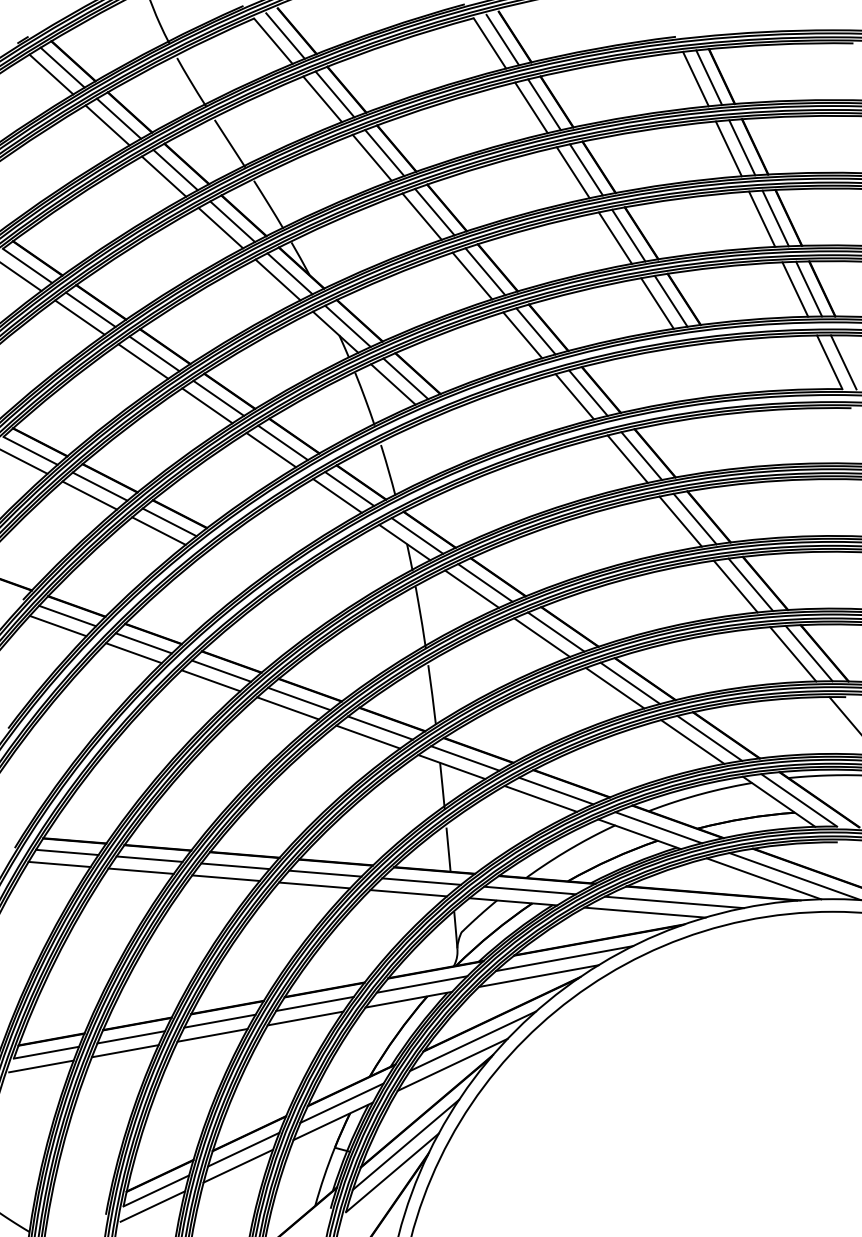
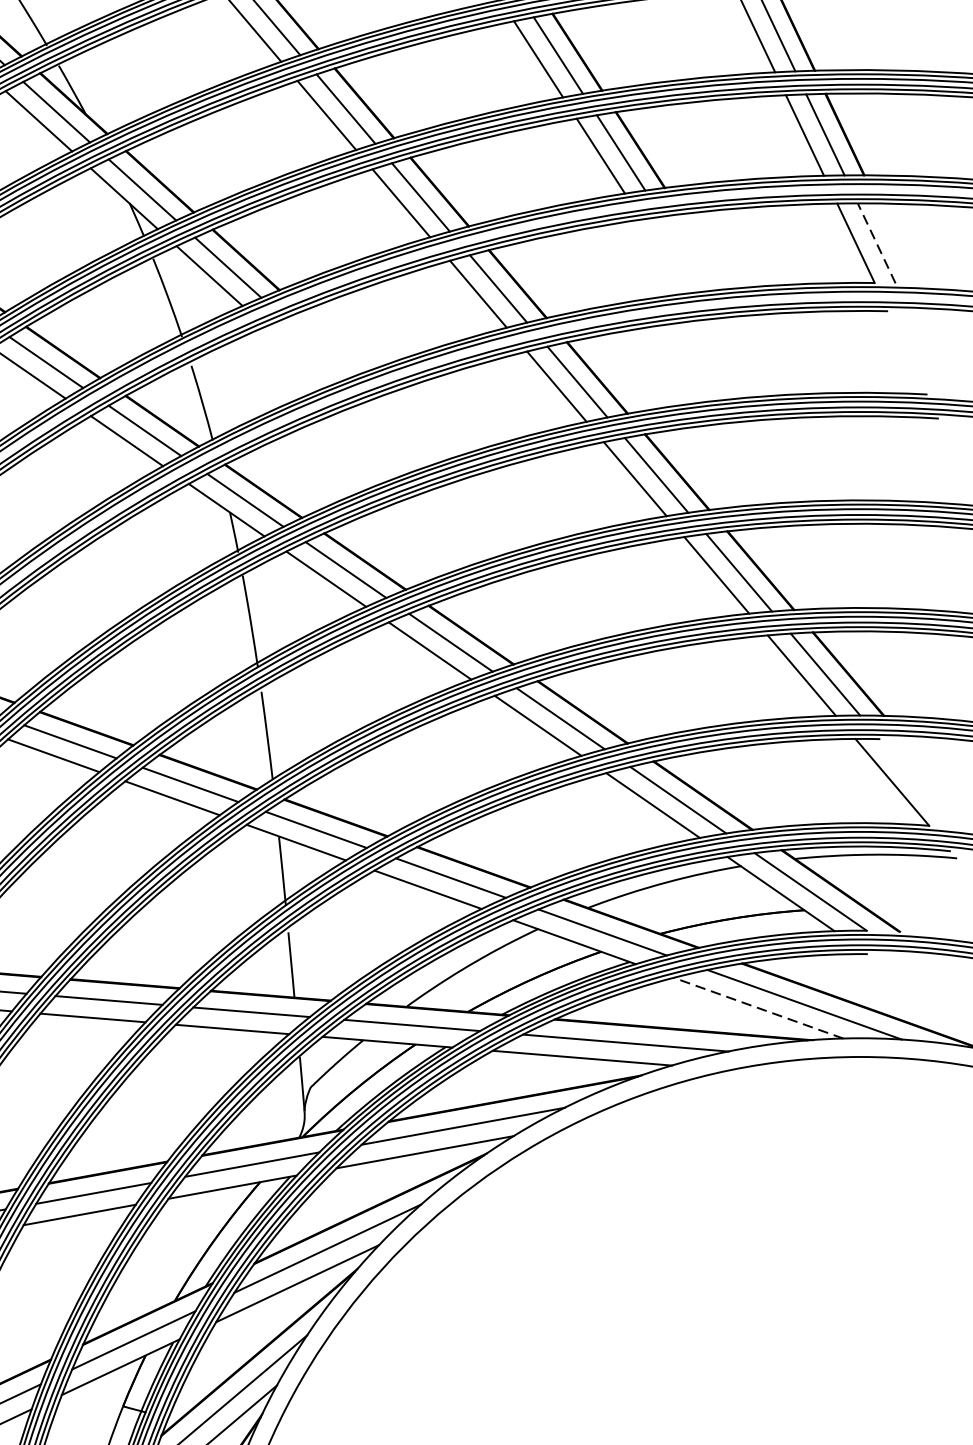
line: (843, 362) -> (876, 243), solid -> dashed
line: (764, 878) -> (759, 1007), solid -> dashed

